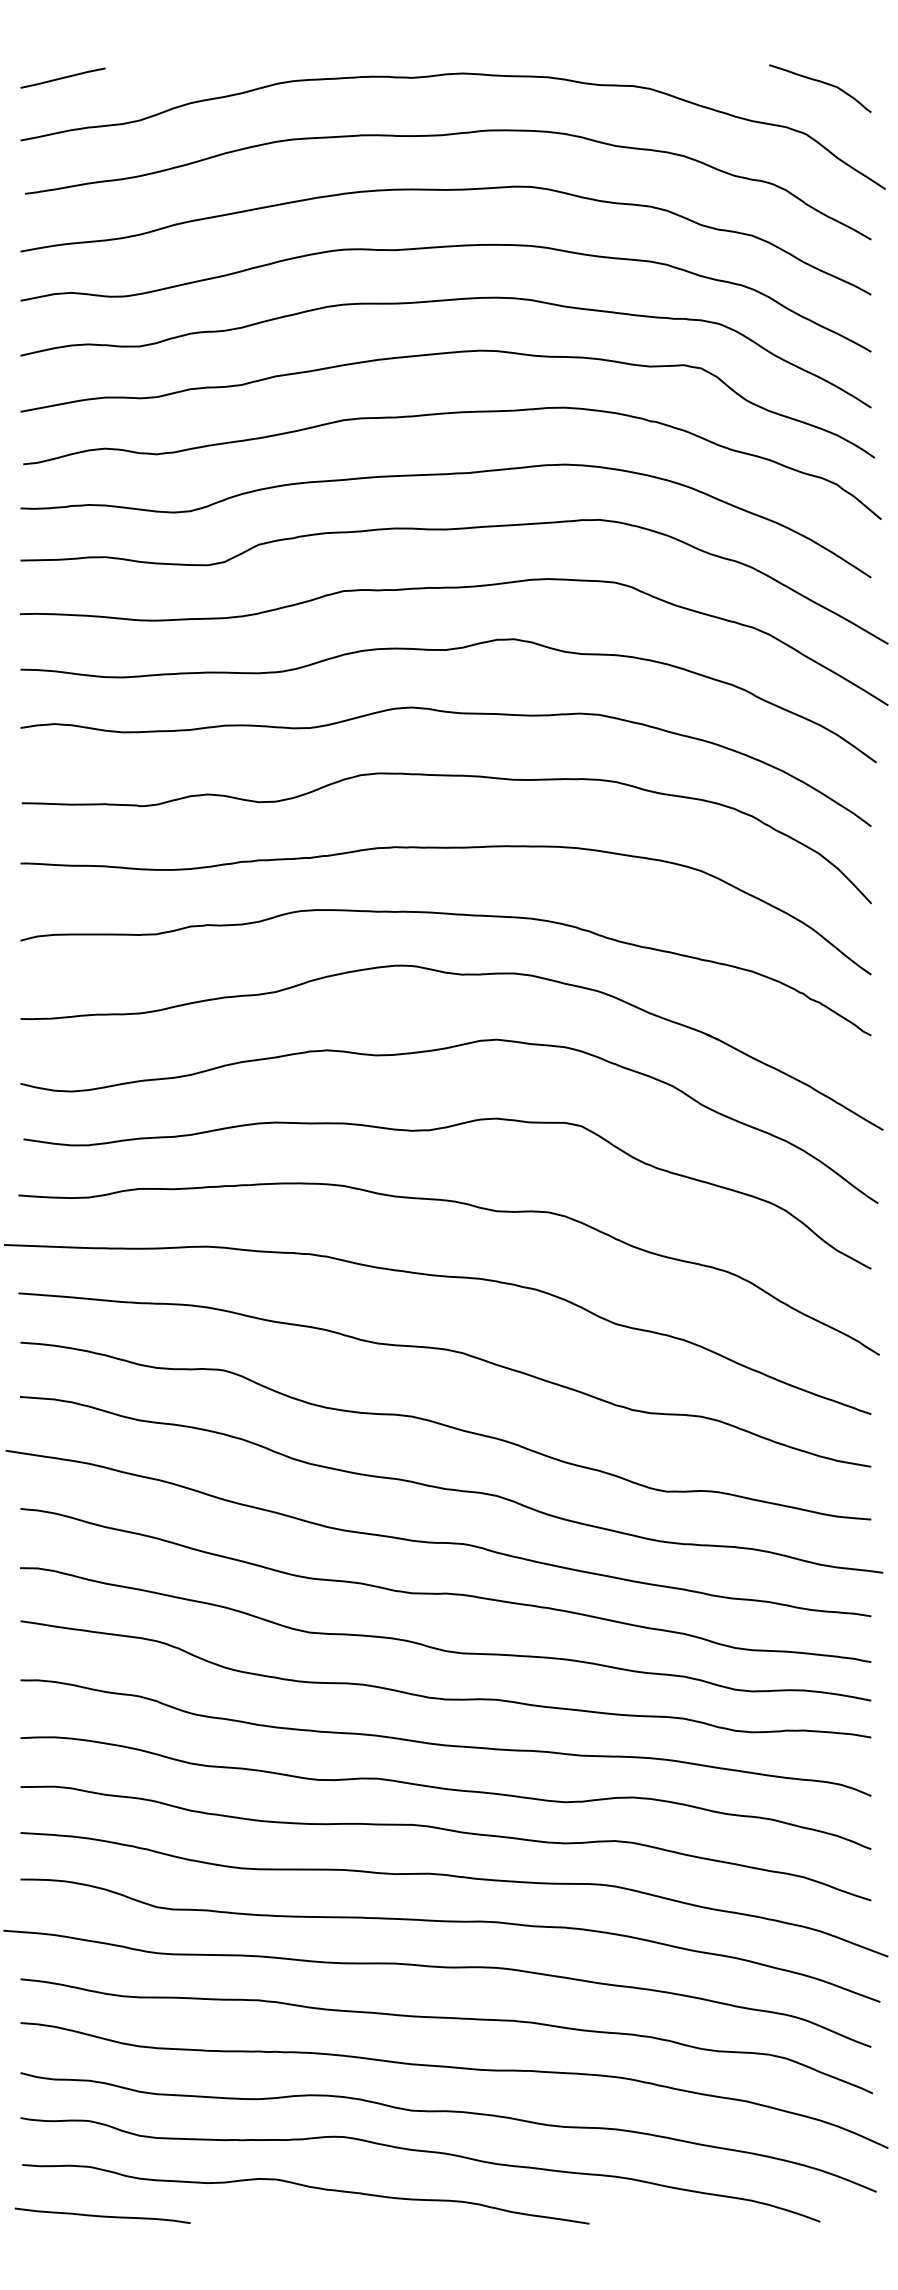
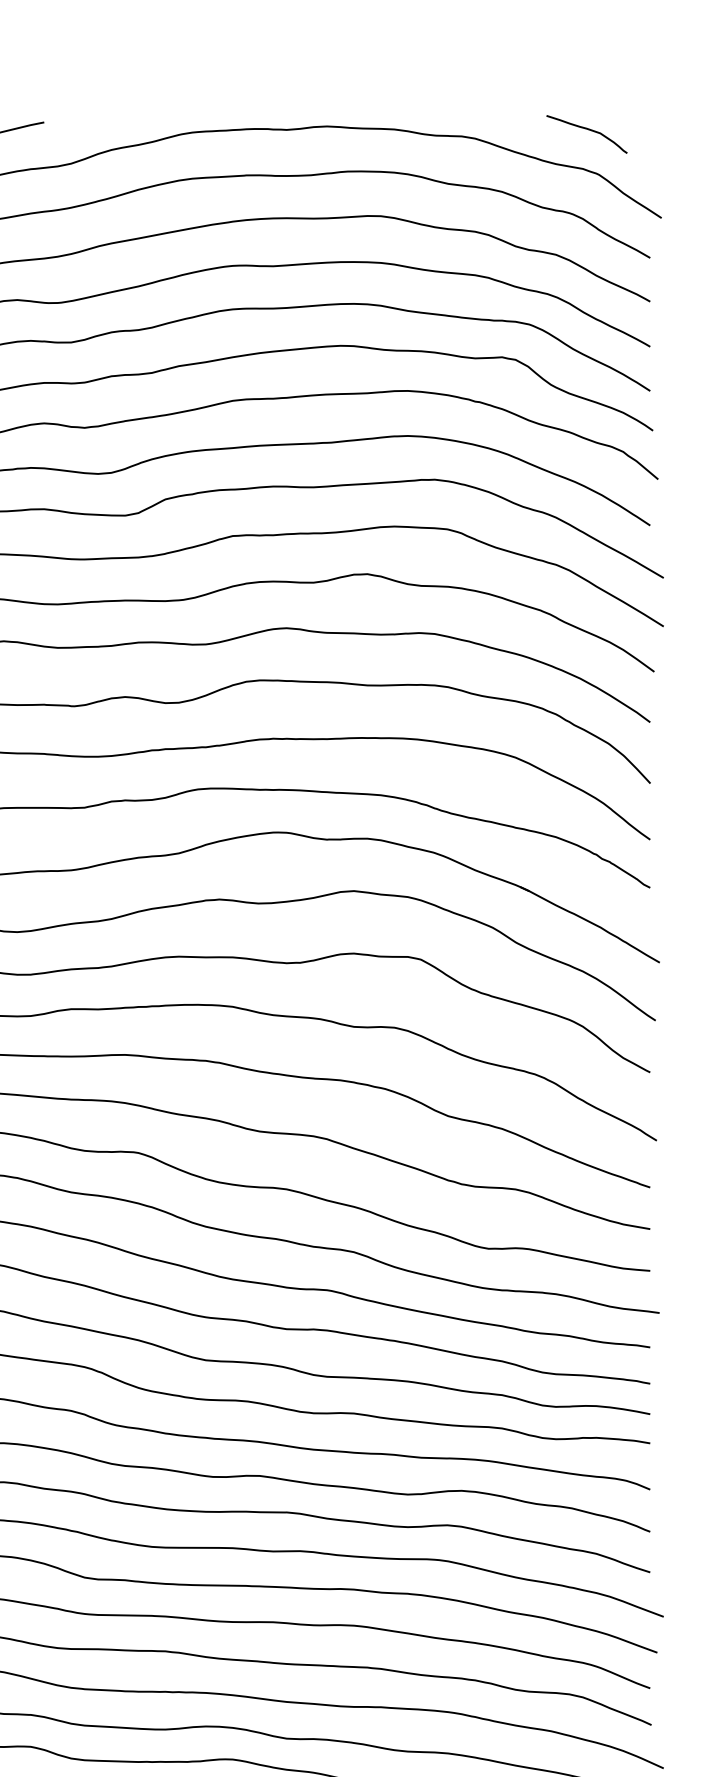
curve: (822, 83) -> (588, 130), moved

